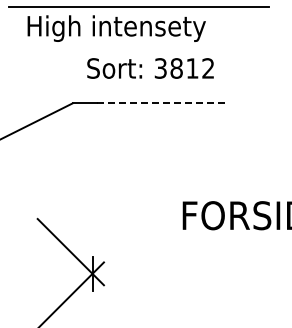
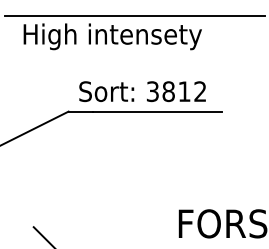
text: (150, 68) -> (142, 91), moved
line: (161, 103) -> (157, 111), dashed -> solid

